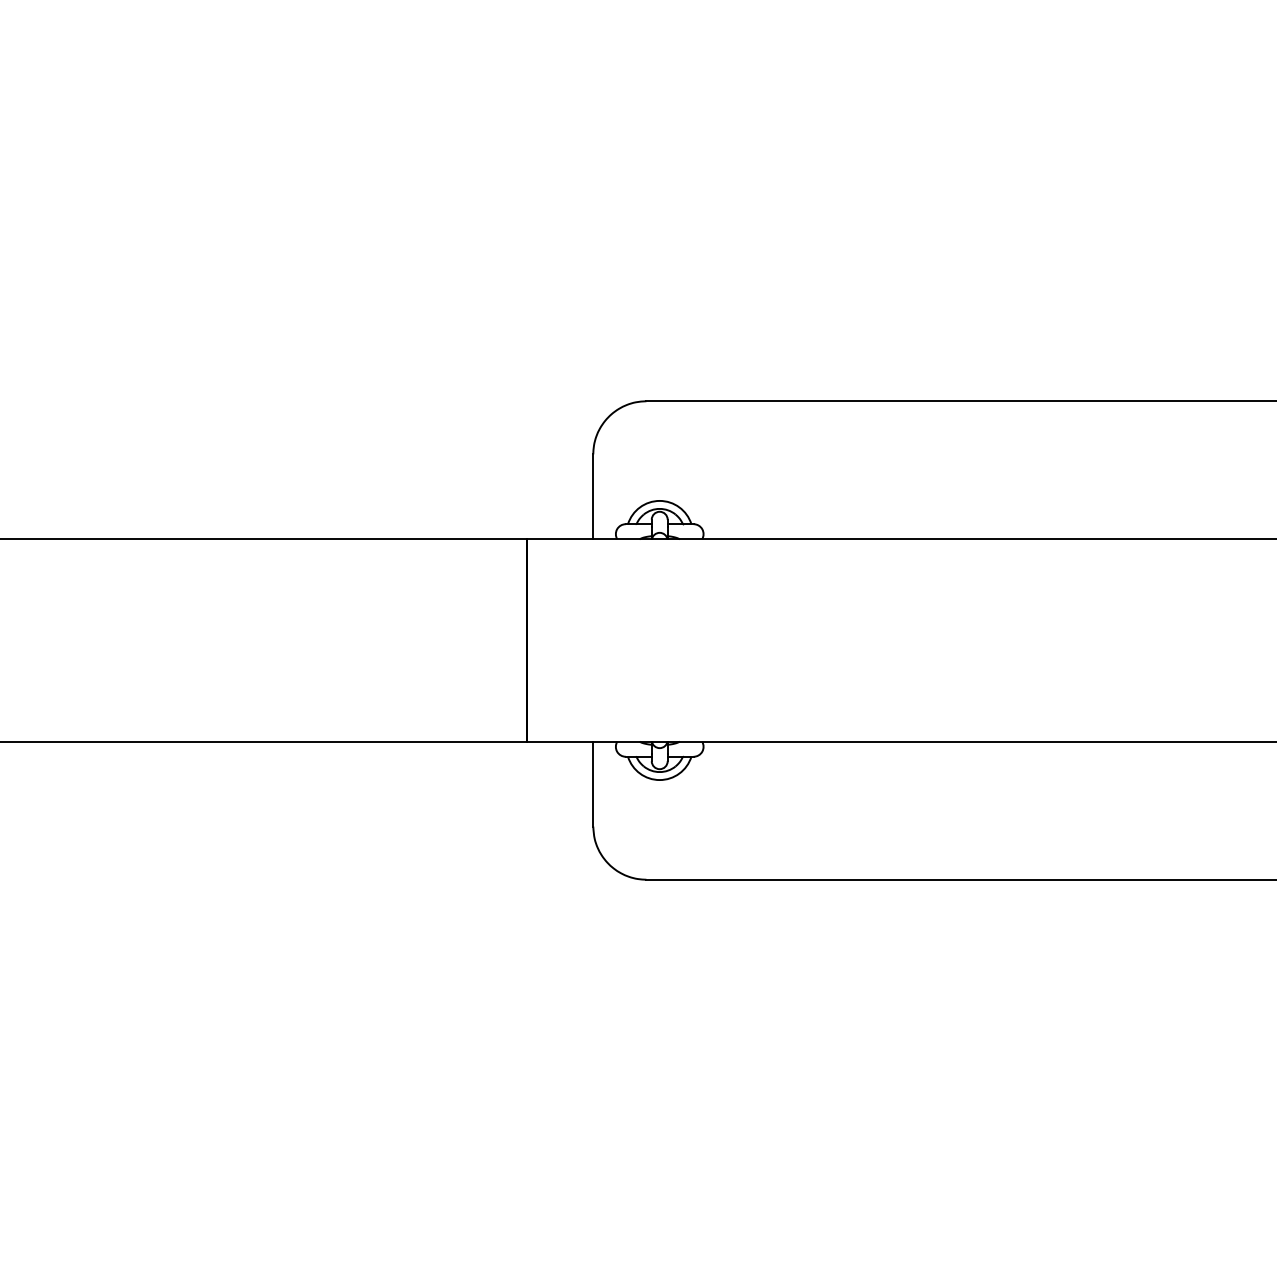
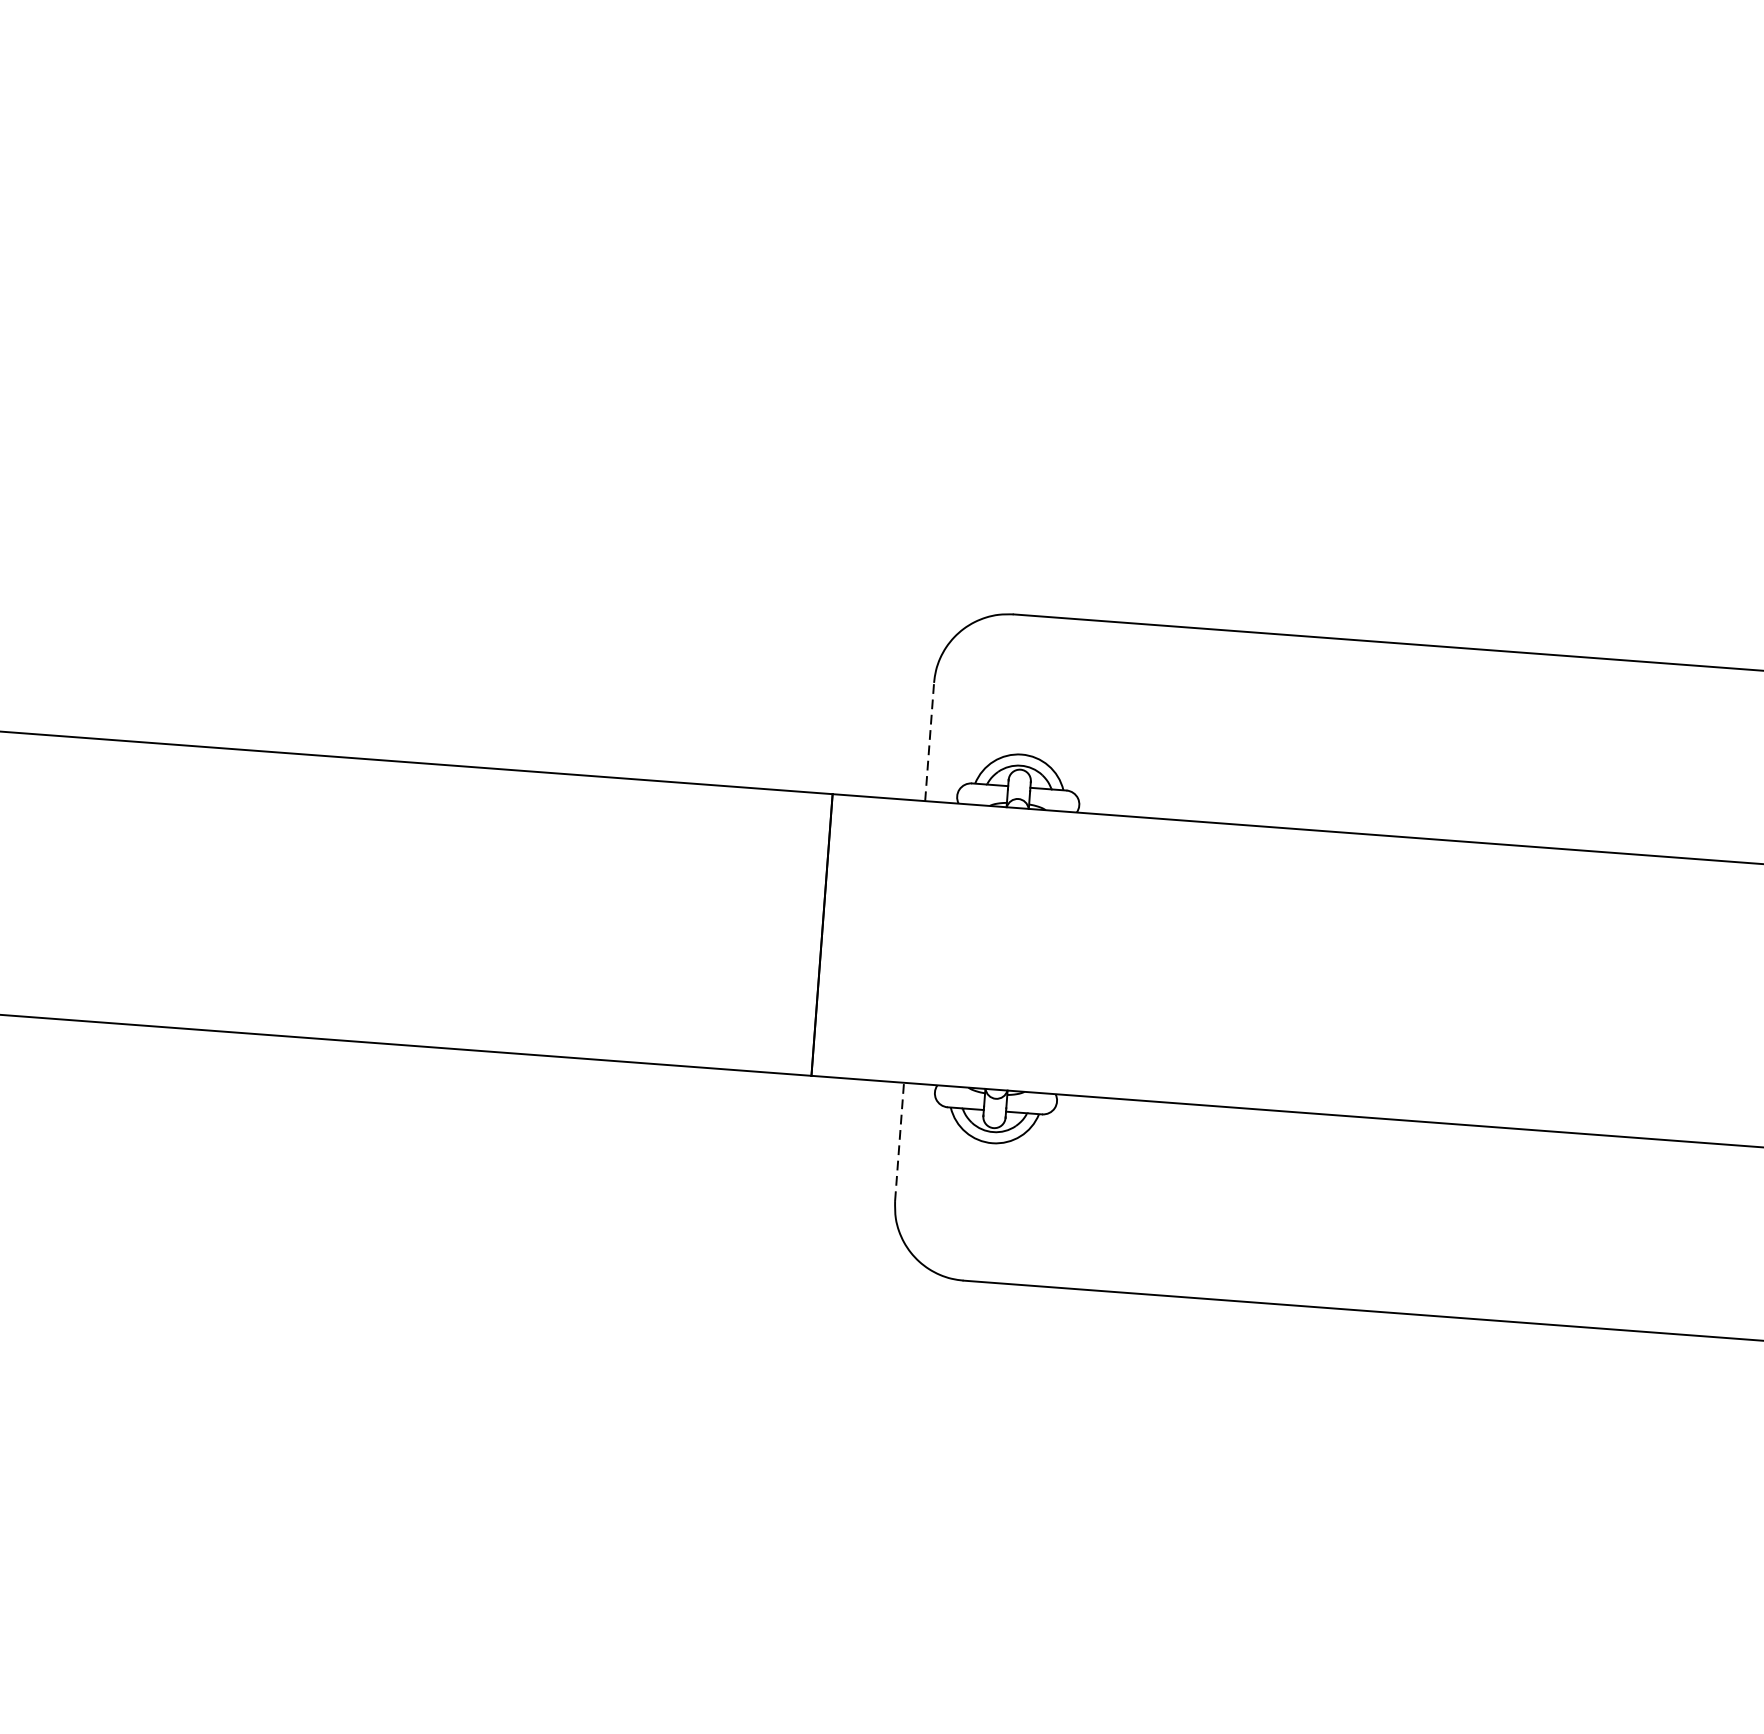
line: (593, 496) -> (929, 741), solid -> dashed
line: (593, 783) -> (899, 1141), solid -> dashed

